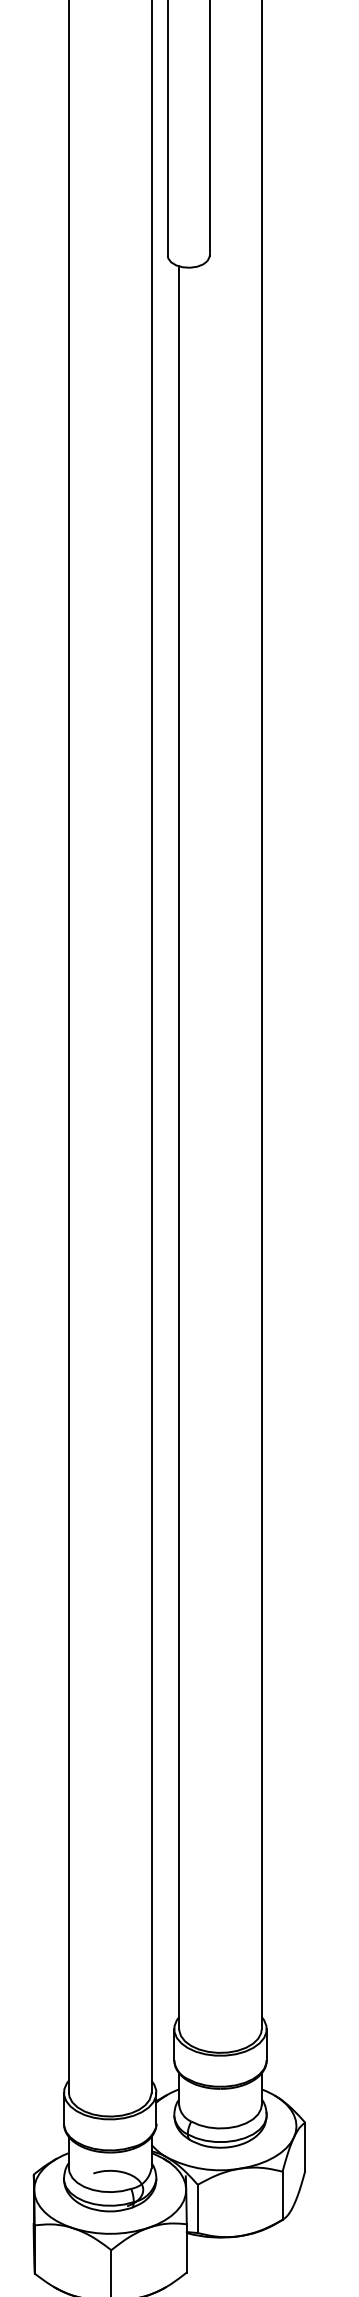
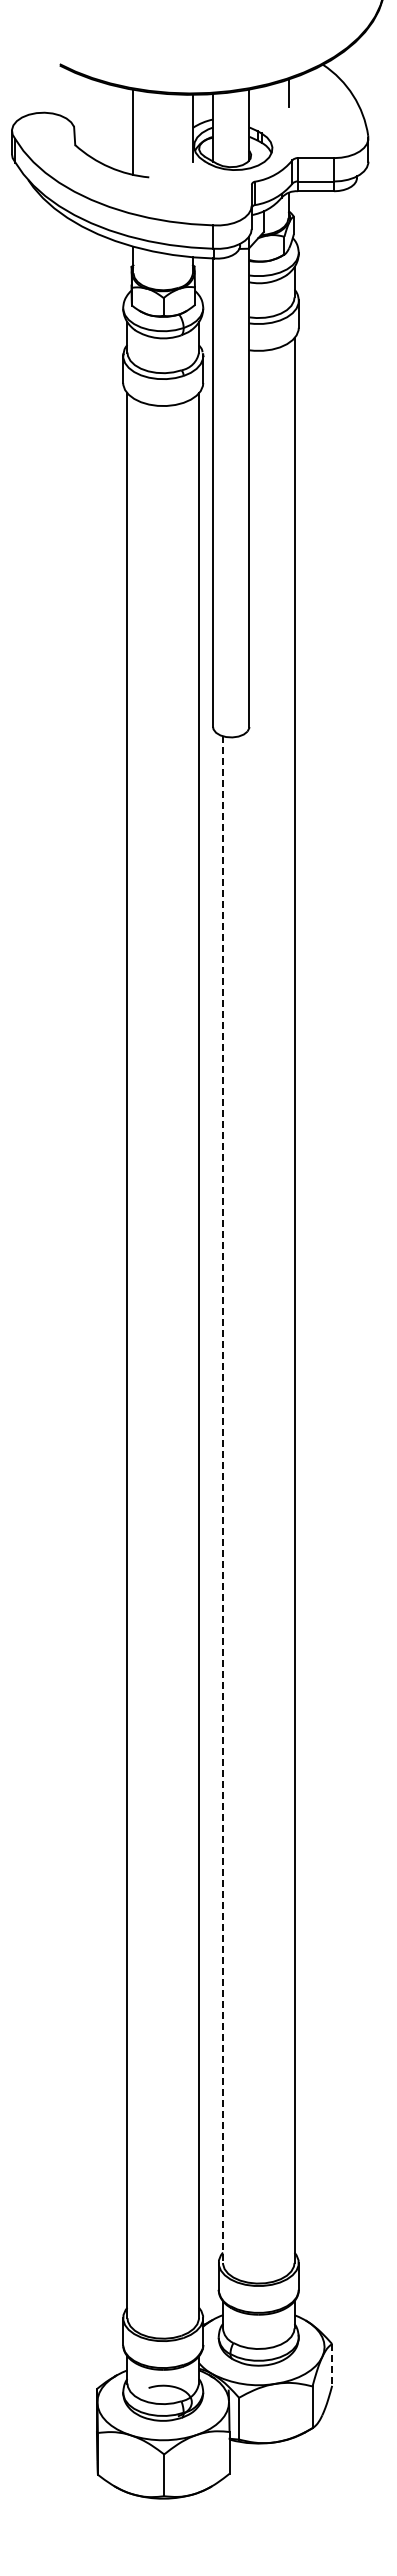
line: (178, 1148) -> (222, 1500), solid -> dashed
line: (305, 2146) -> (332, 2364), solid -> dashed

